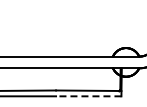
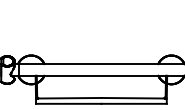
line: (89, 96) -> (134, 103), dashed -> solid

